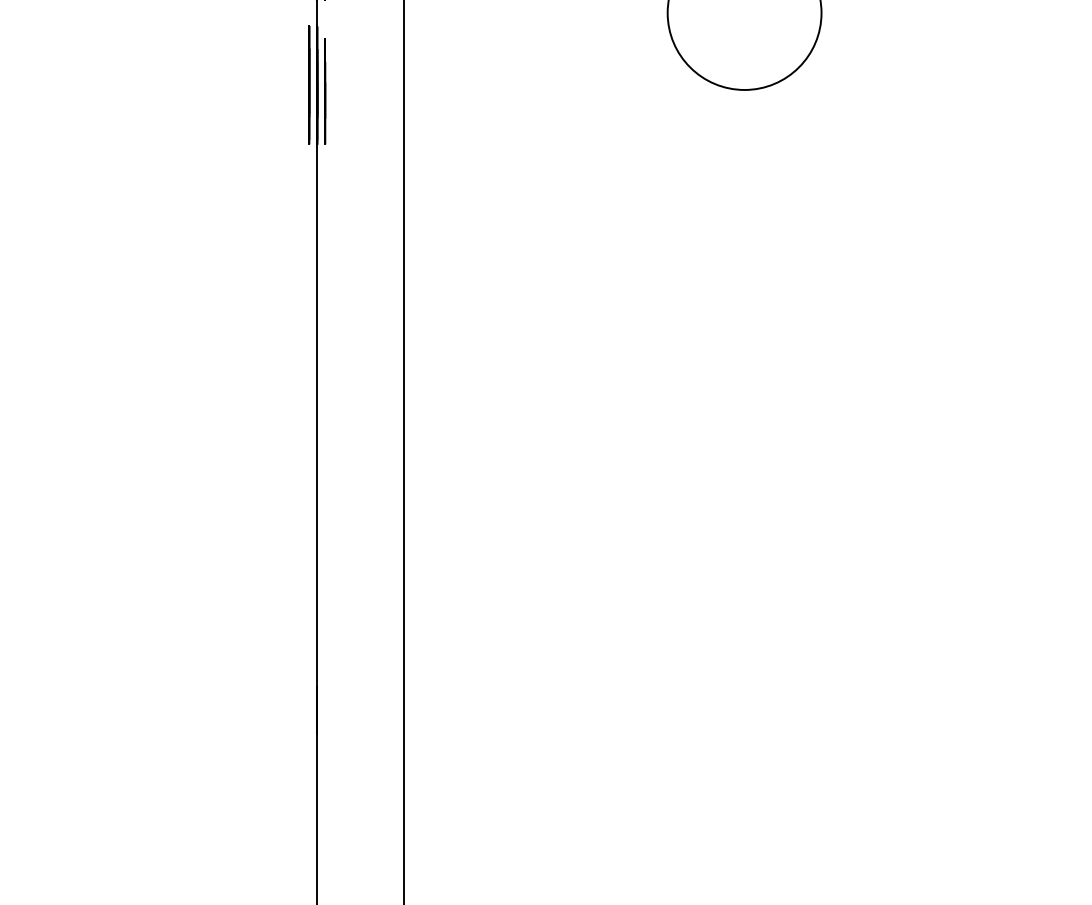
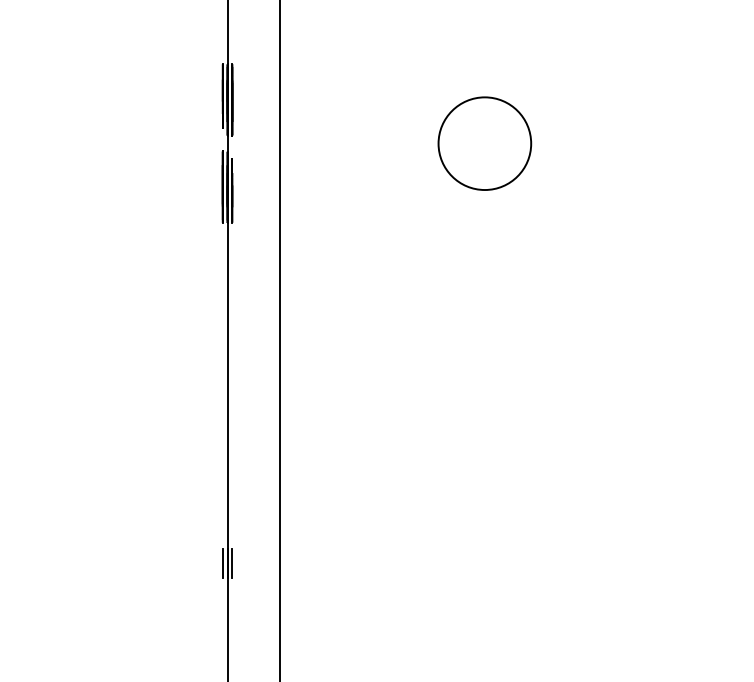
line: (308, 710) -> (222, 563), added
line: (325, 710) -> (232, 563), added

